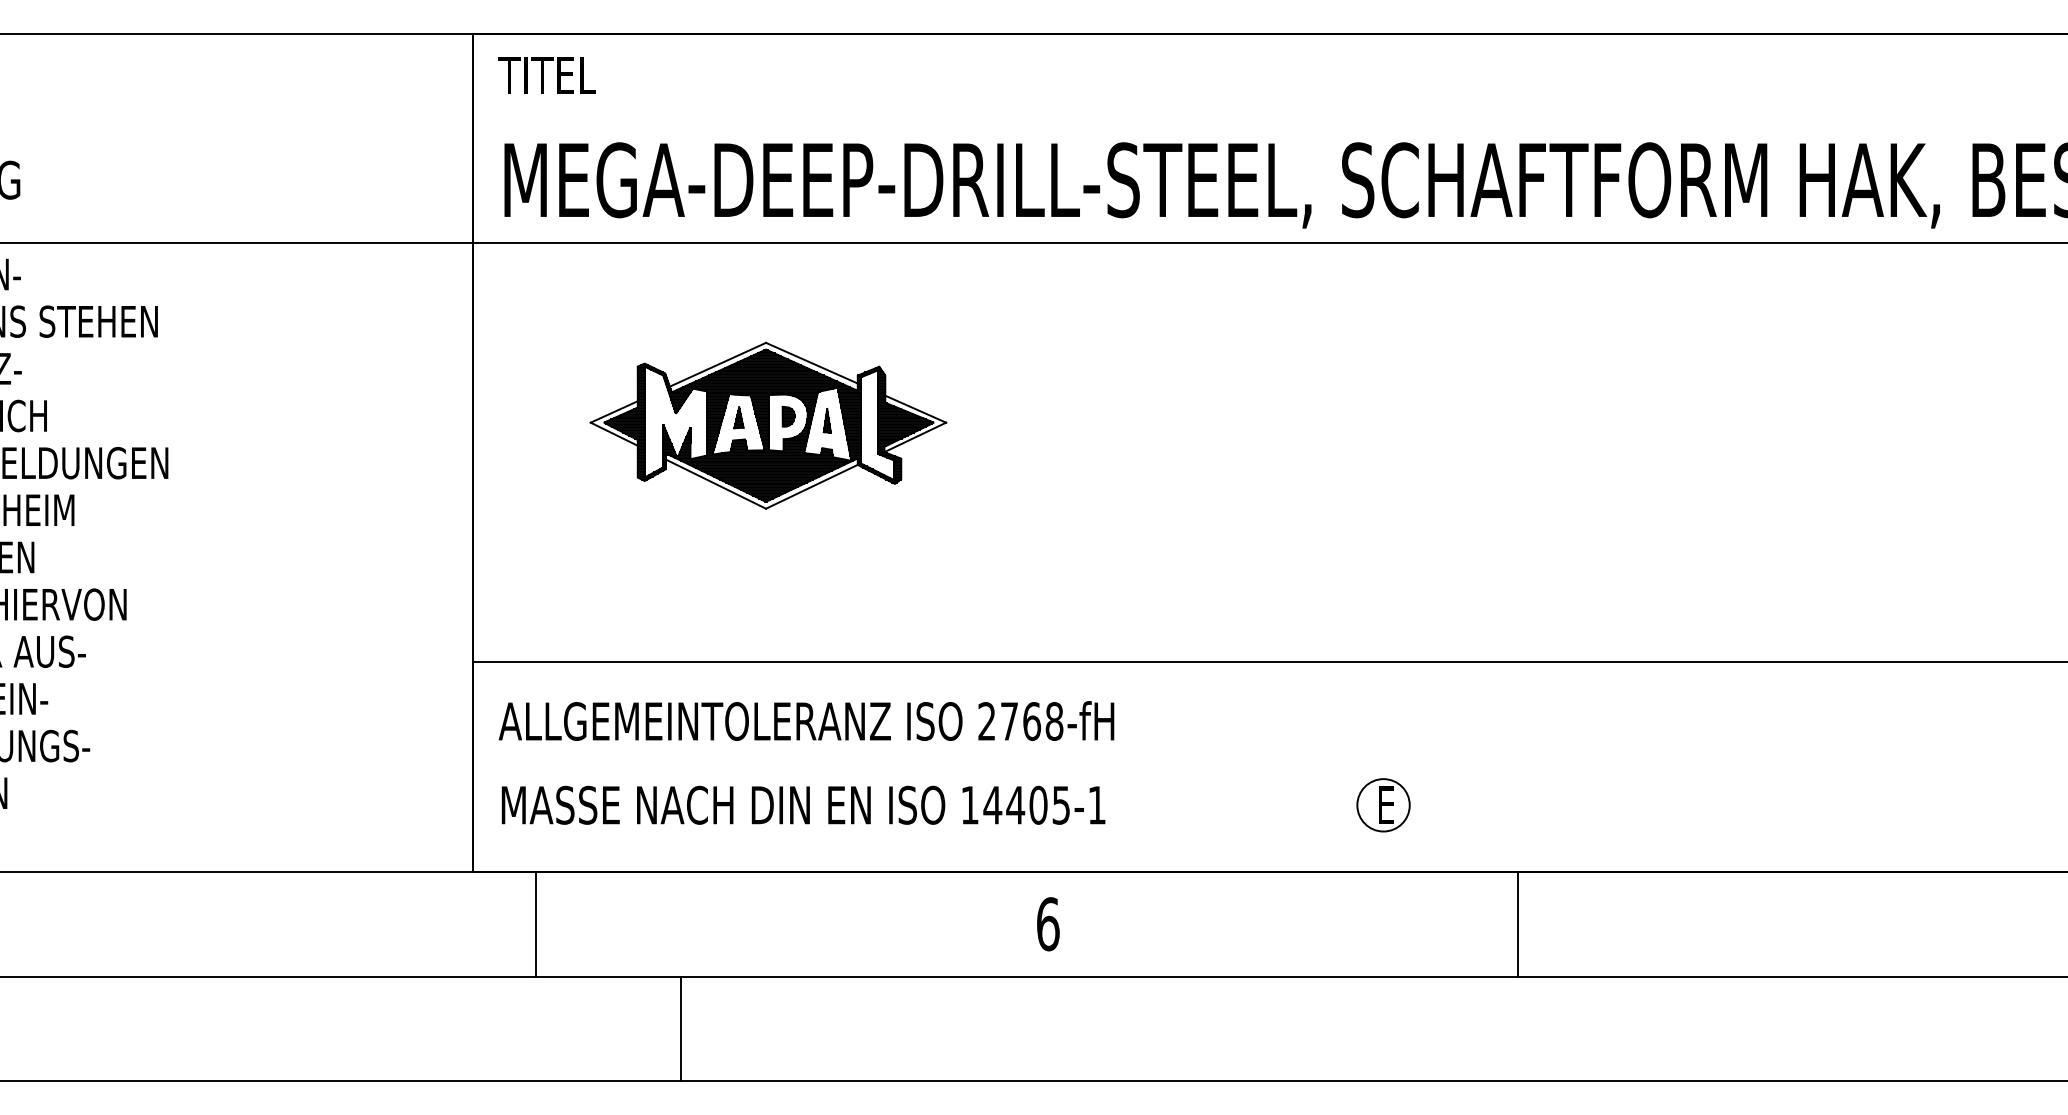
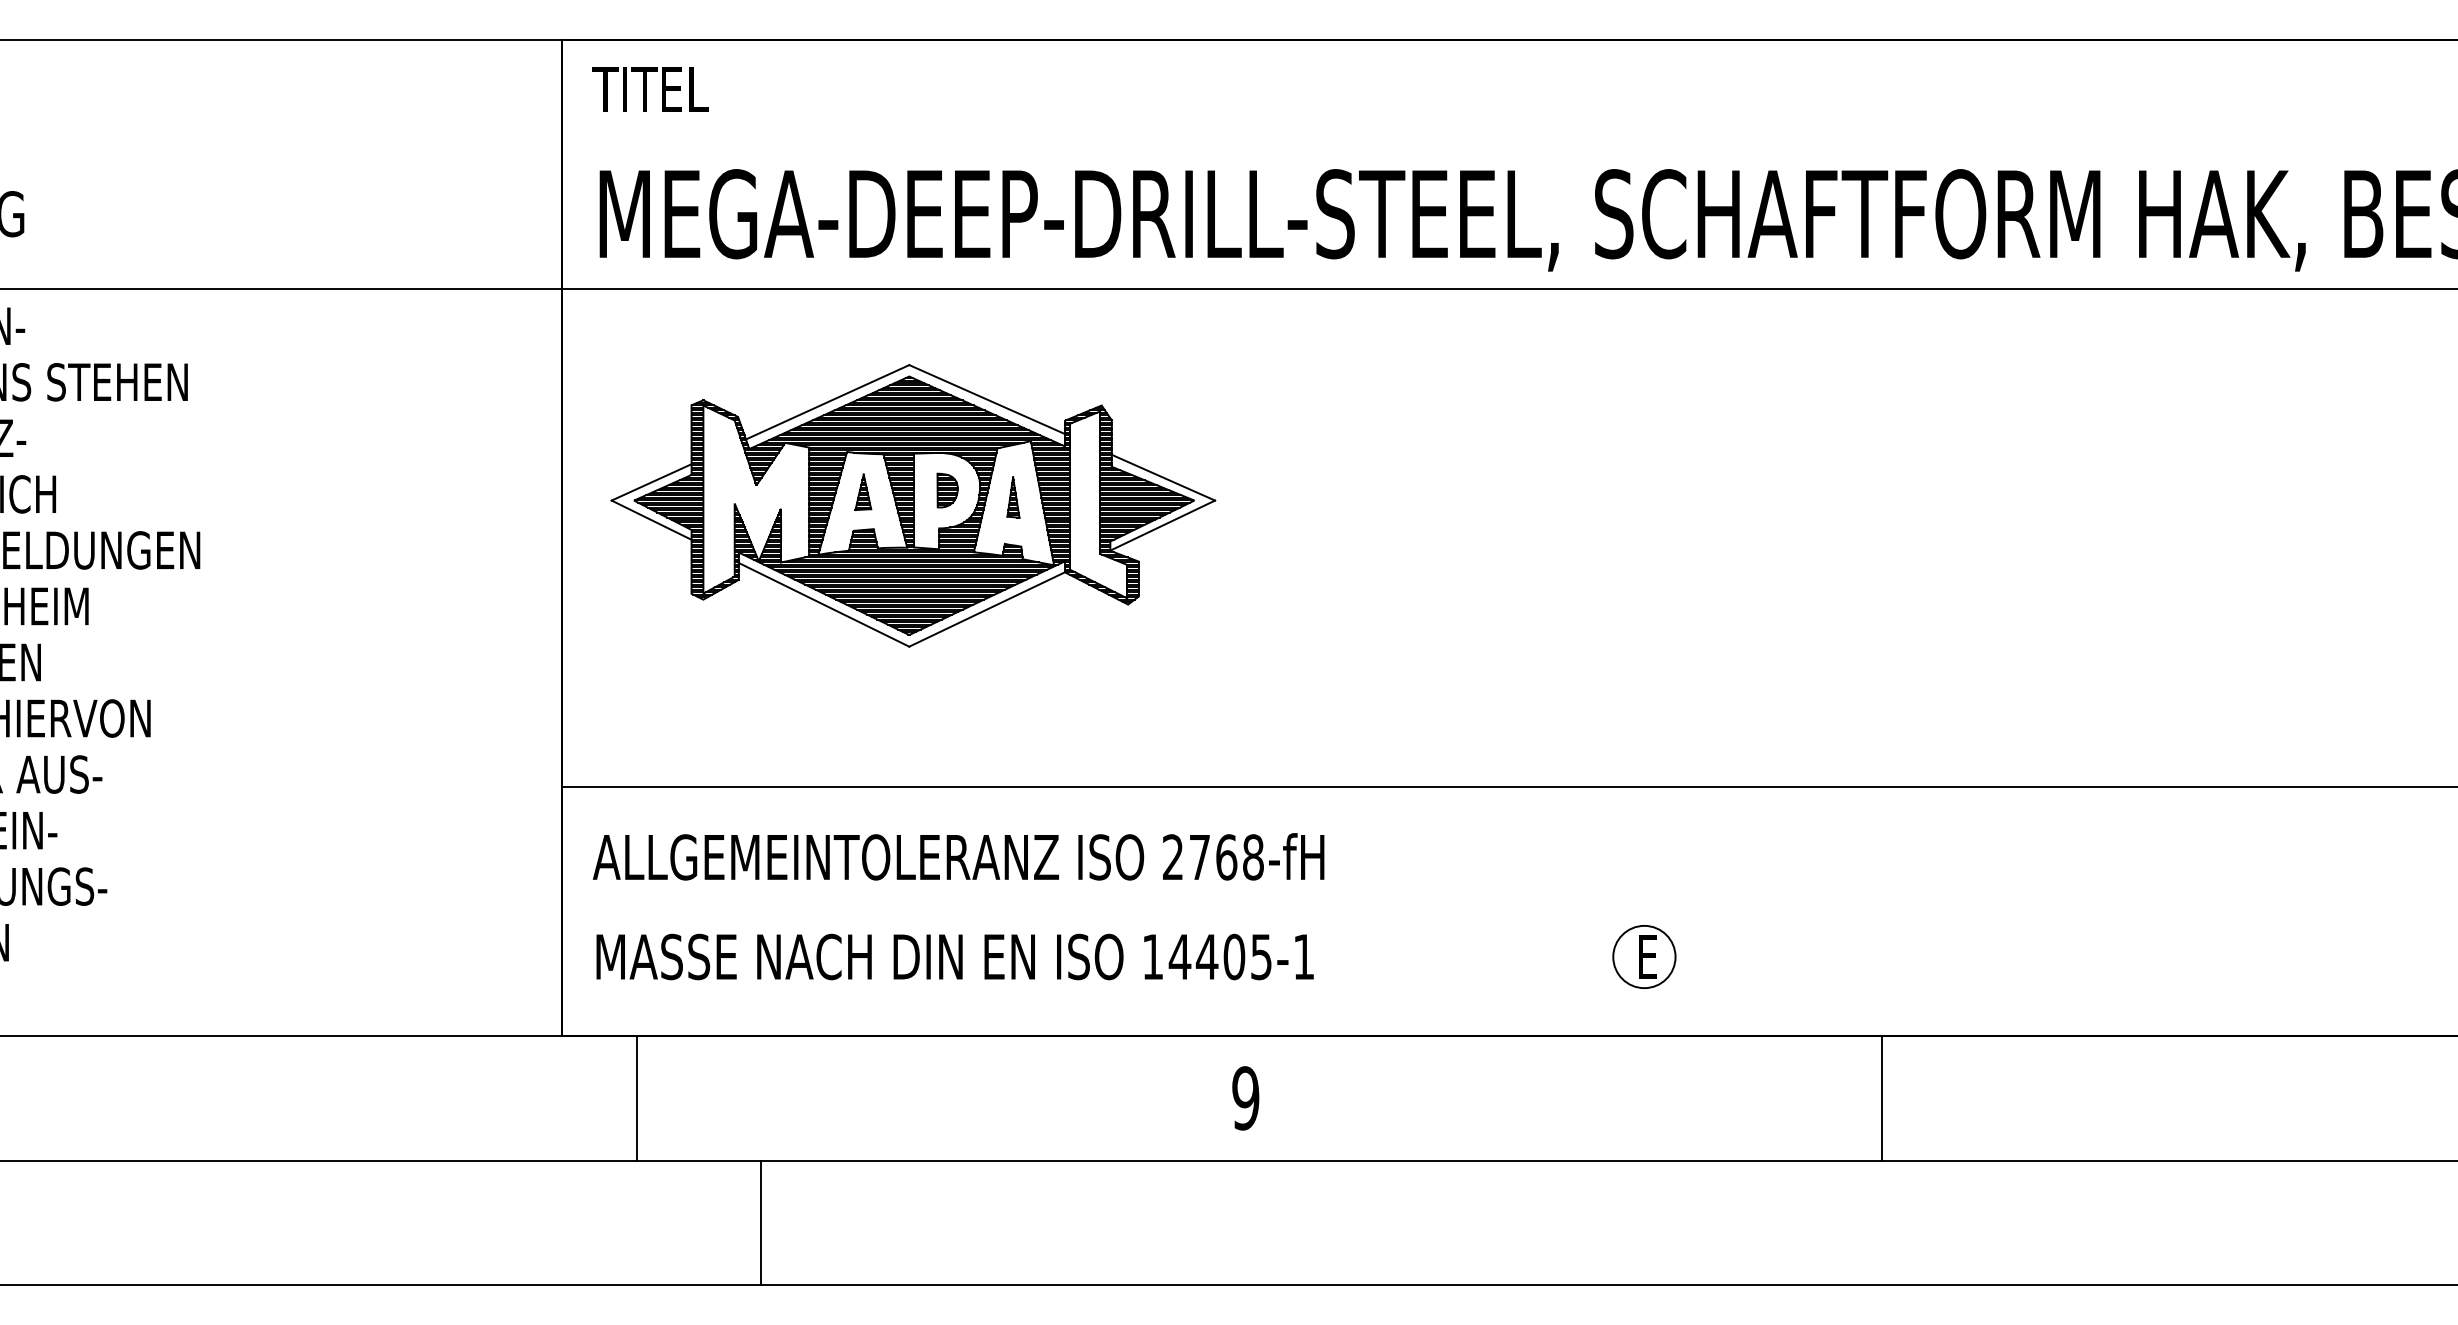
part: (768, 425) -> (913, 505), size x1.43
line: (1518, 923) -> (1882, 1097), moved
text: (1047, 924) -> (1245, 1098), 6 -> 9
line: (681, 1028) -> (761, 1222), moved

